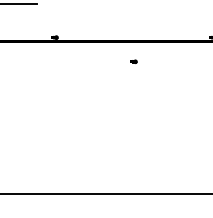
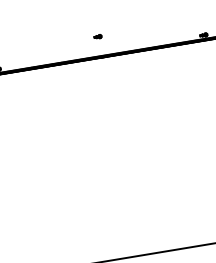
part: (133, 61) -> (97, 36), moved

